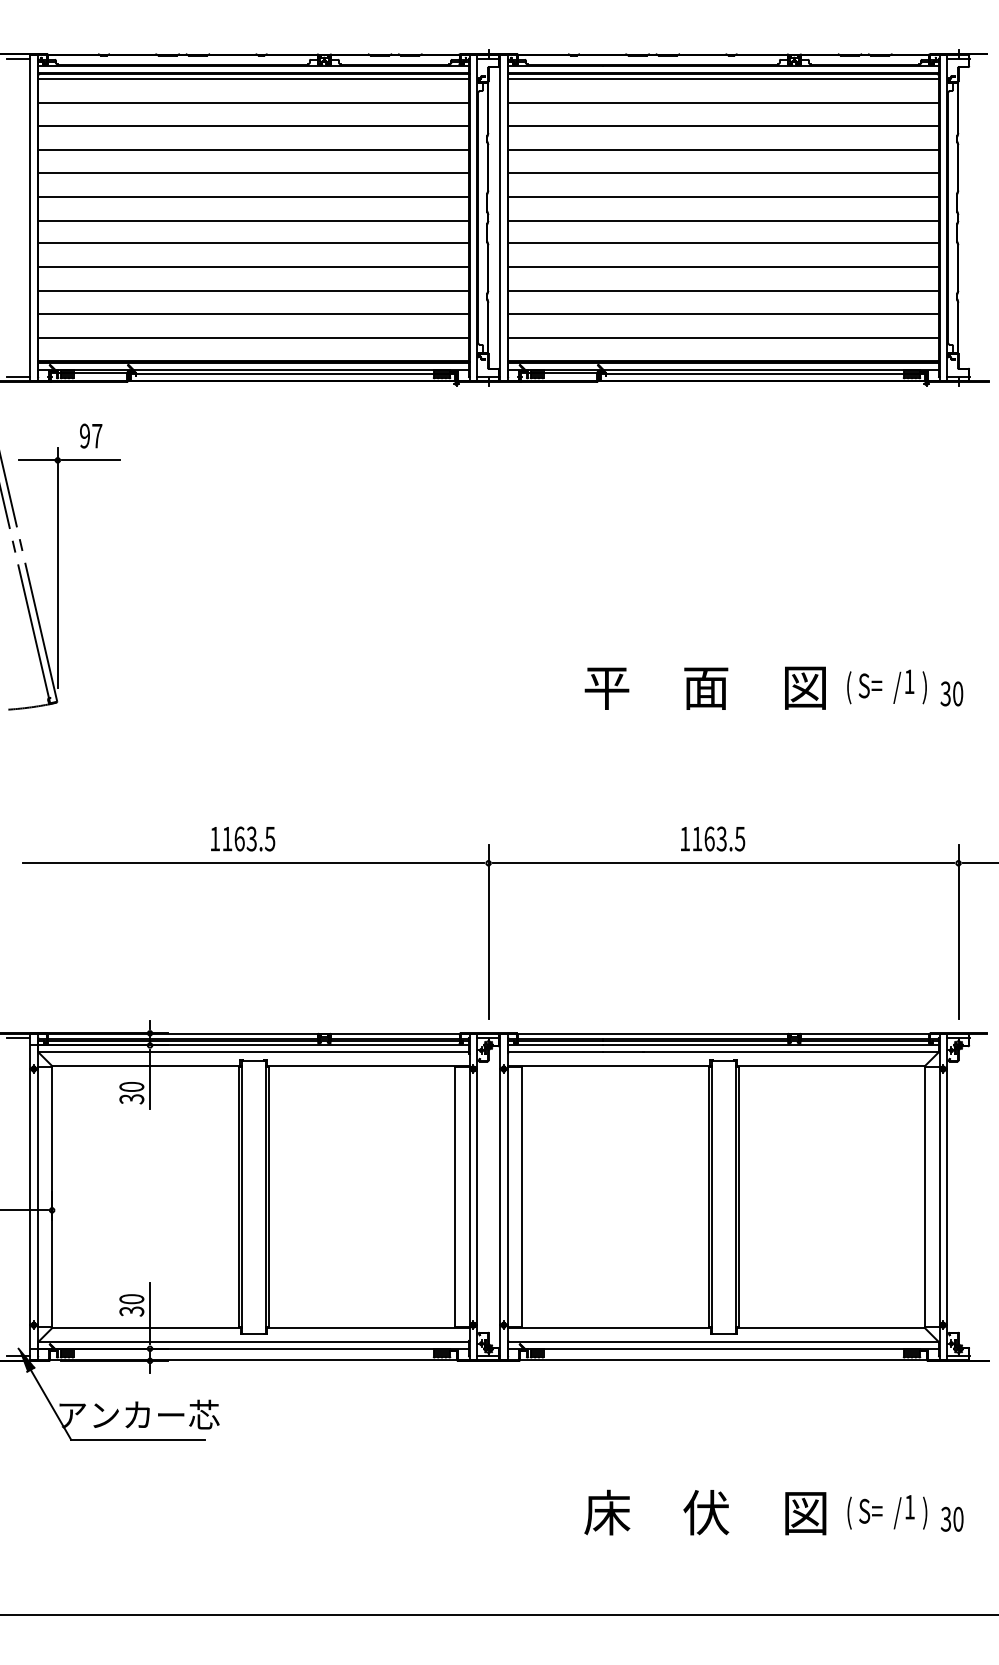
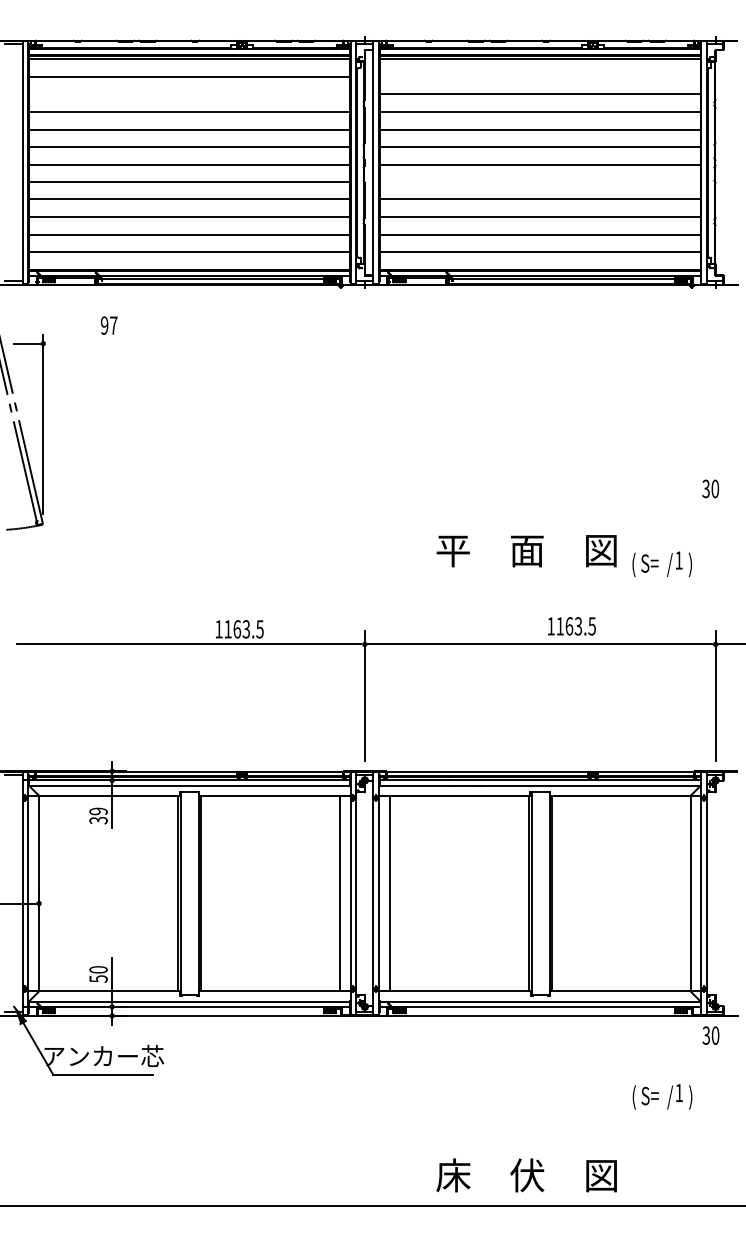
line: (723, 102) -> (540, 76), removed
line: (253, 126) -> (189, 94), removed
line: (723, 243) -> (540, 181), removed
text: (91, 435) -> (109, 325), moved
line: (90, 460) -> (67, 343), removed
text: (886, 686) -> (661, 564), moved
text: (704, 687) -> (526, 550), moved
text: (951, 693) -> (710, 488), moved
text: (243, 838) -> (240, 628), moved
text: (713, 838) -> (572, 625), moved
text: (131, 1086) -> (98, 811), 30 -> 39
text: (131, 1311) -> (98, 979), 30 -> 50
text: (705, 1512) -> (526, 1175), moved
text: (887, 1512) -> (662, 1096), moved
text: (952, 1518) -> (711, 1035), moved

